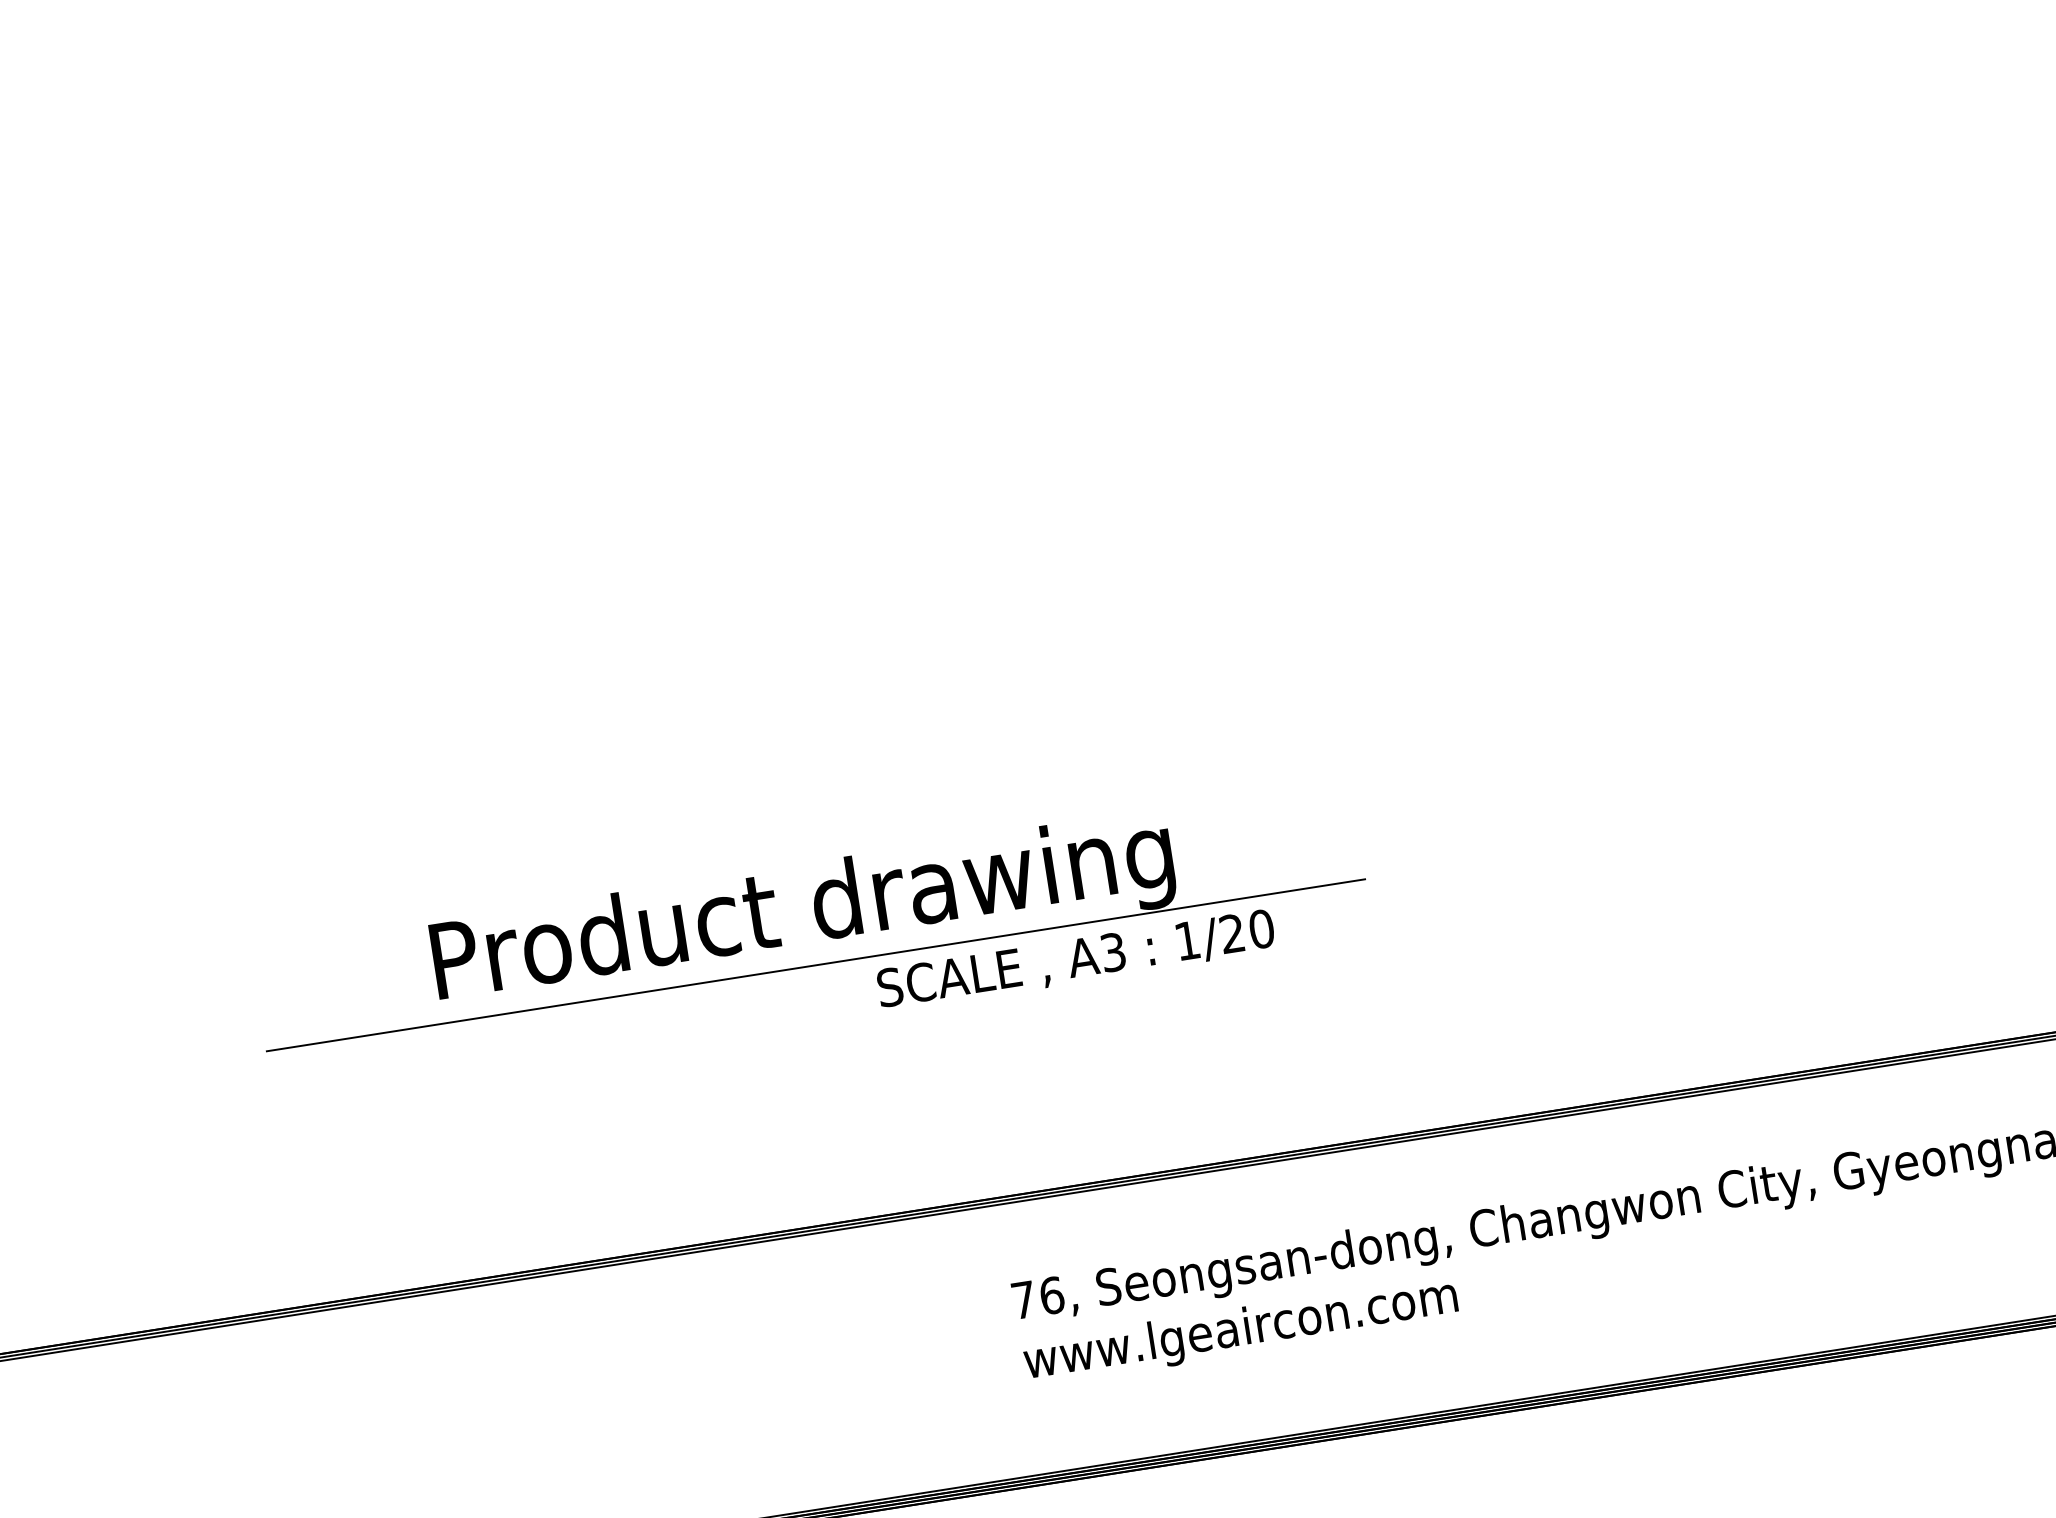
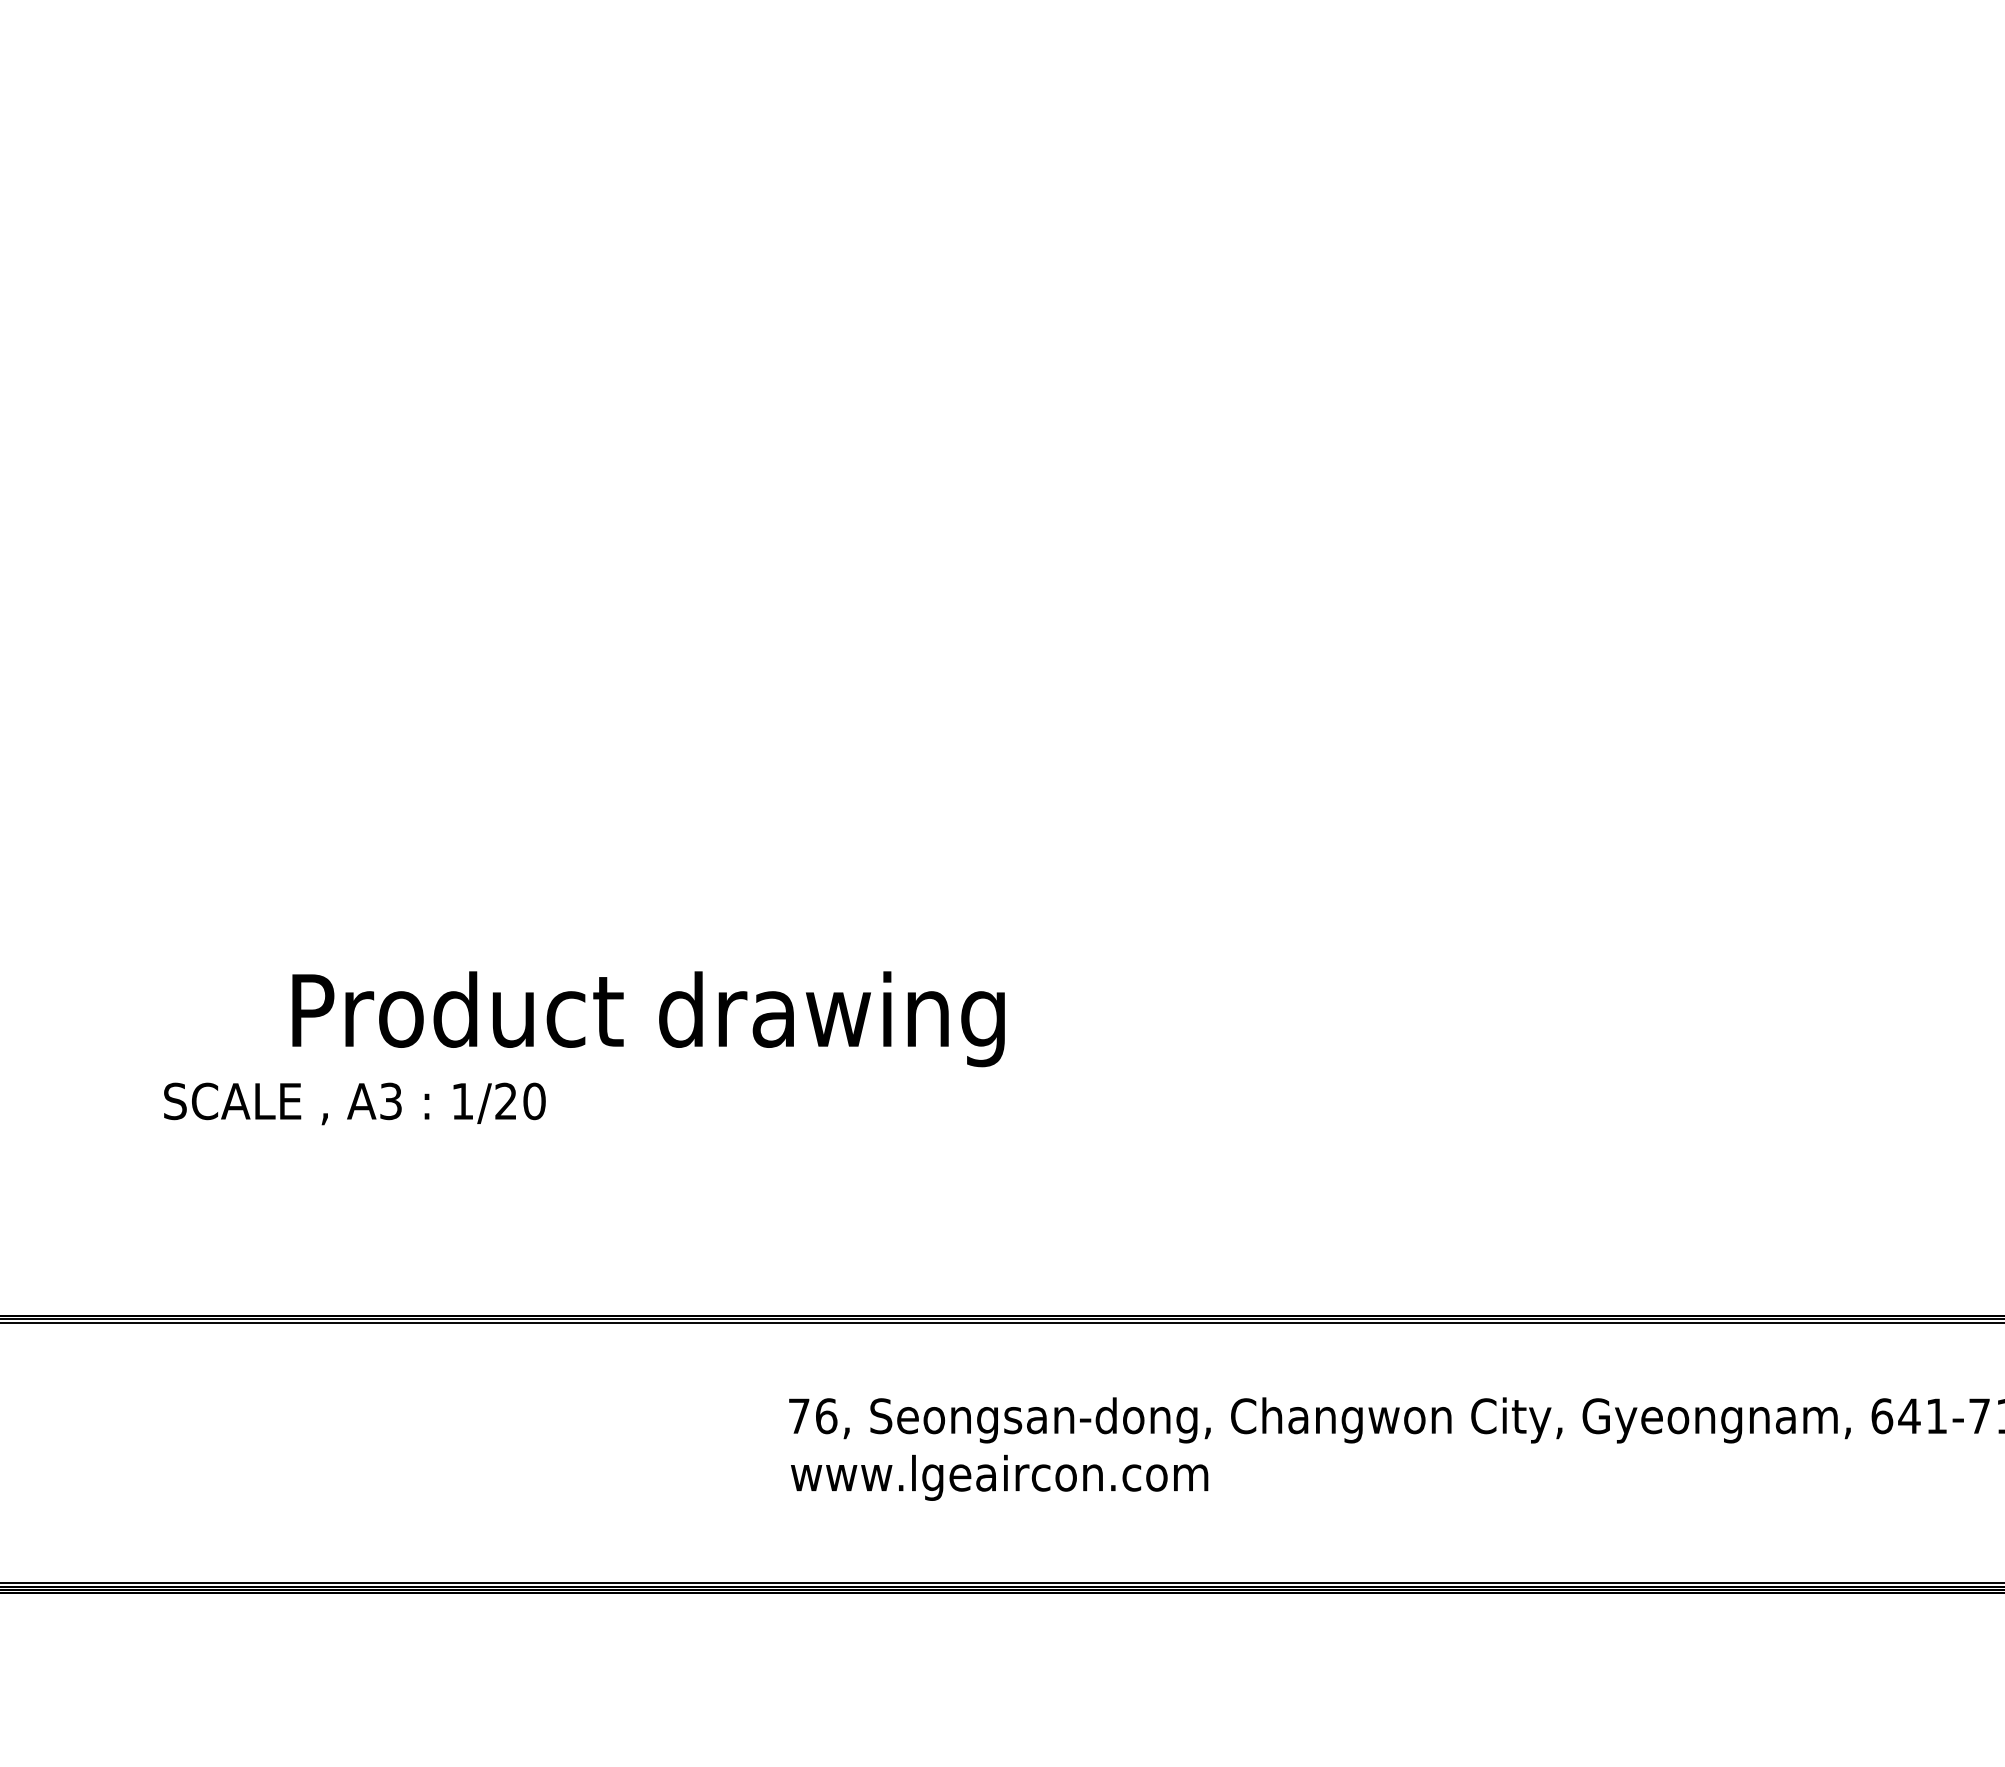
text: (1075, 960) -> (354, 1103), moved
line: (815, 965) -> (652, 1069), removed

